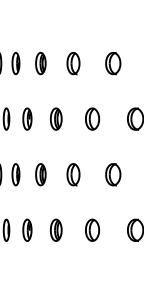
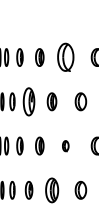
part: (73, 63) -> (65, 57), size x1.6
part: (27, 118) -> (29, 101), size x1.6
part: (73, 174) -> (65, 145), size x0.6
part: (55, 229) -> (51, 189), size x1.4

